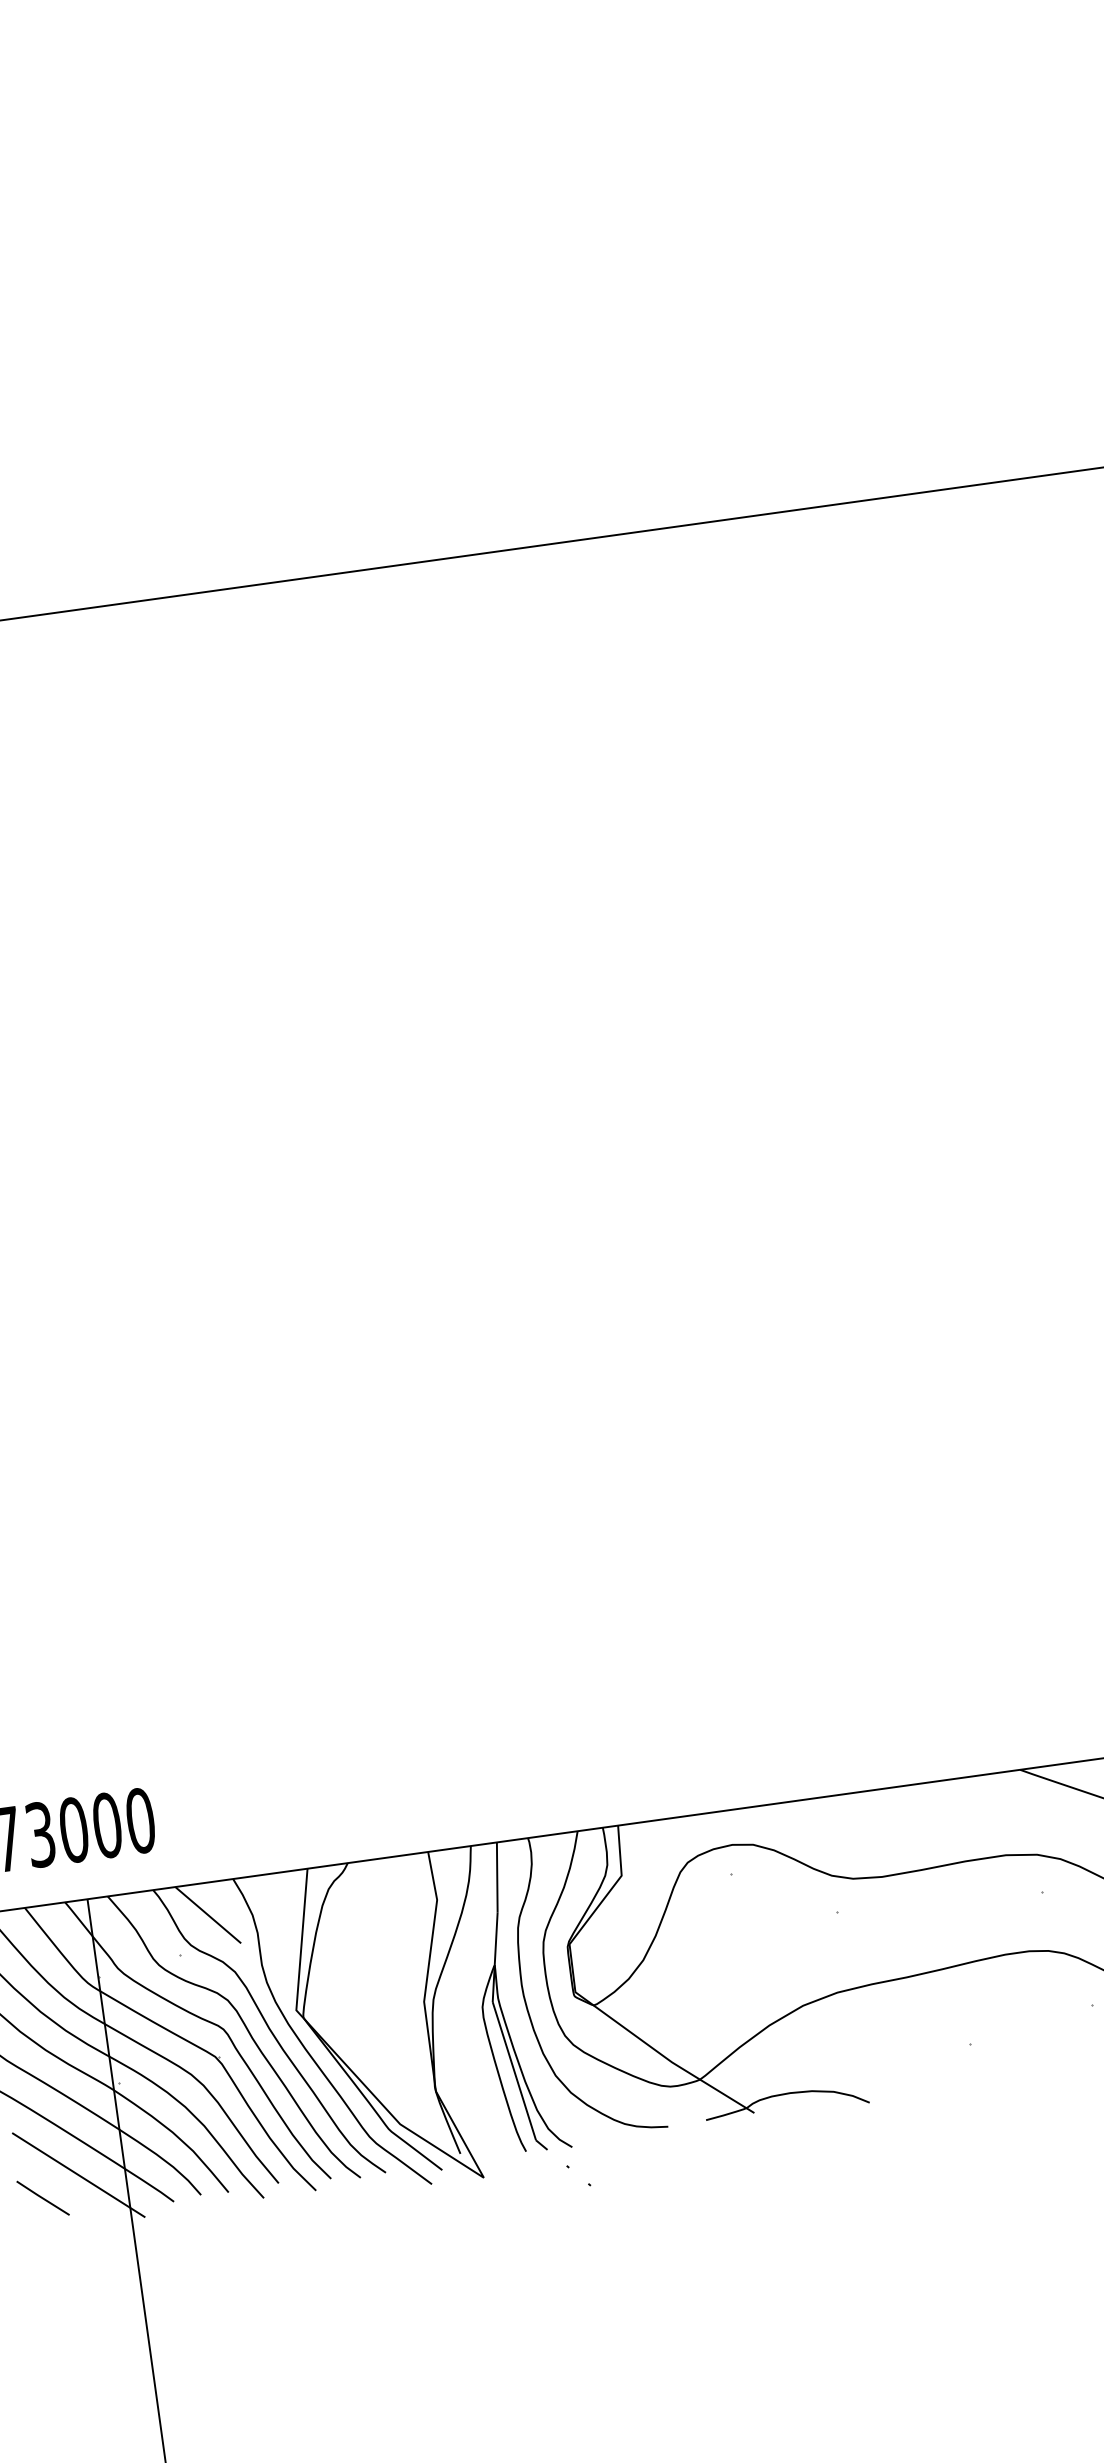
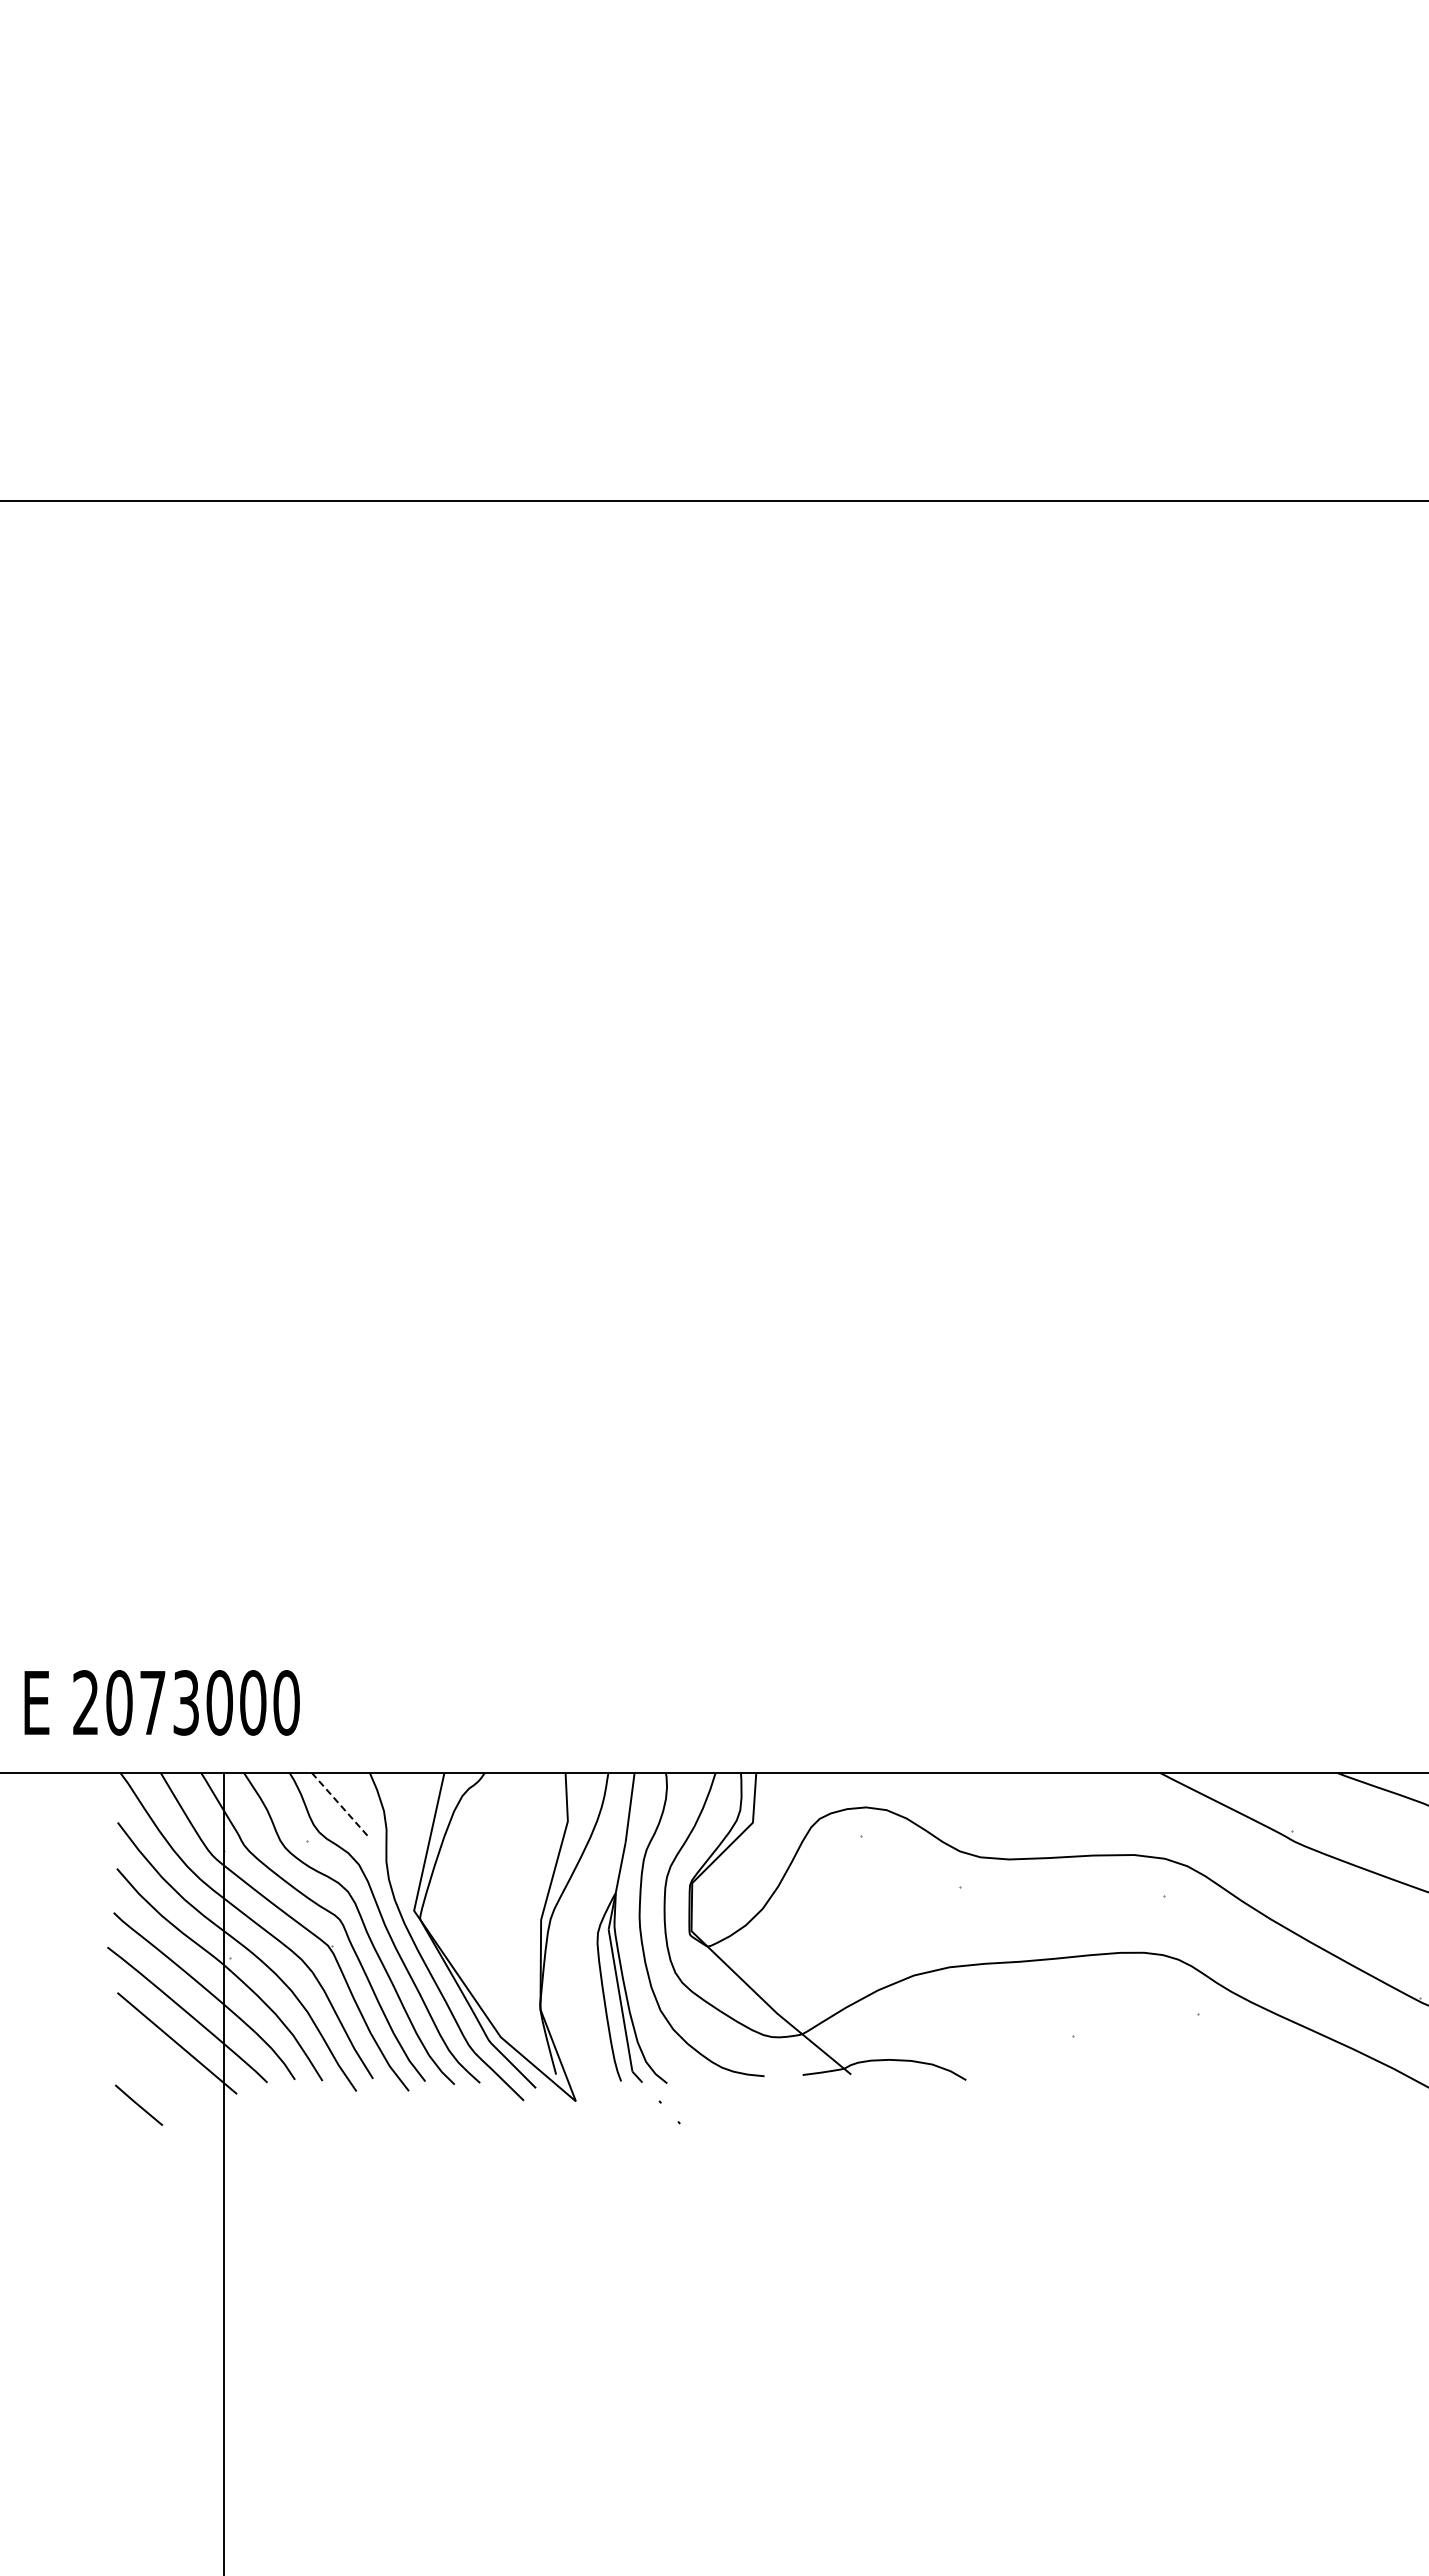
line: (208, 1915) -> (340, 1805), solid -> dashed
line: (43, 2197) -> (139, 2104), moved

